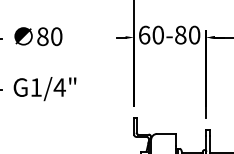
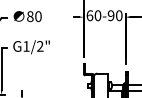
text: (179, 34) -> (110, 15), 60-80 -> 60-90
text: (58, 87) -> (39, 46), G1/4" -> G1/2"

